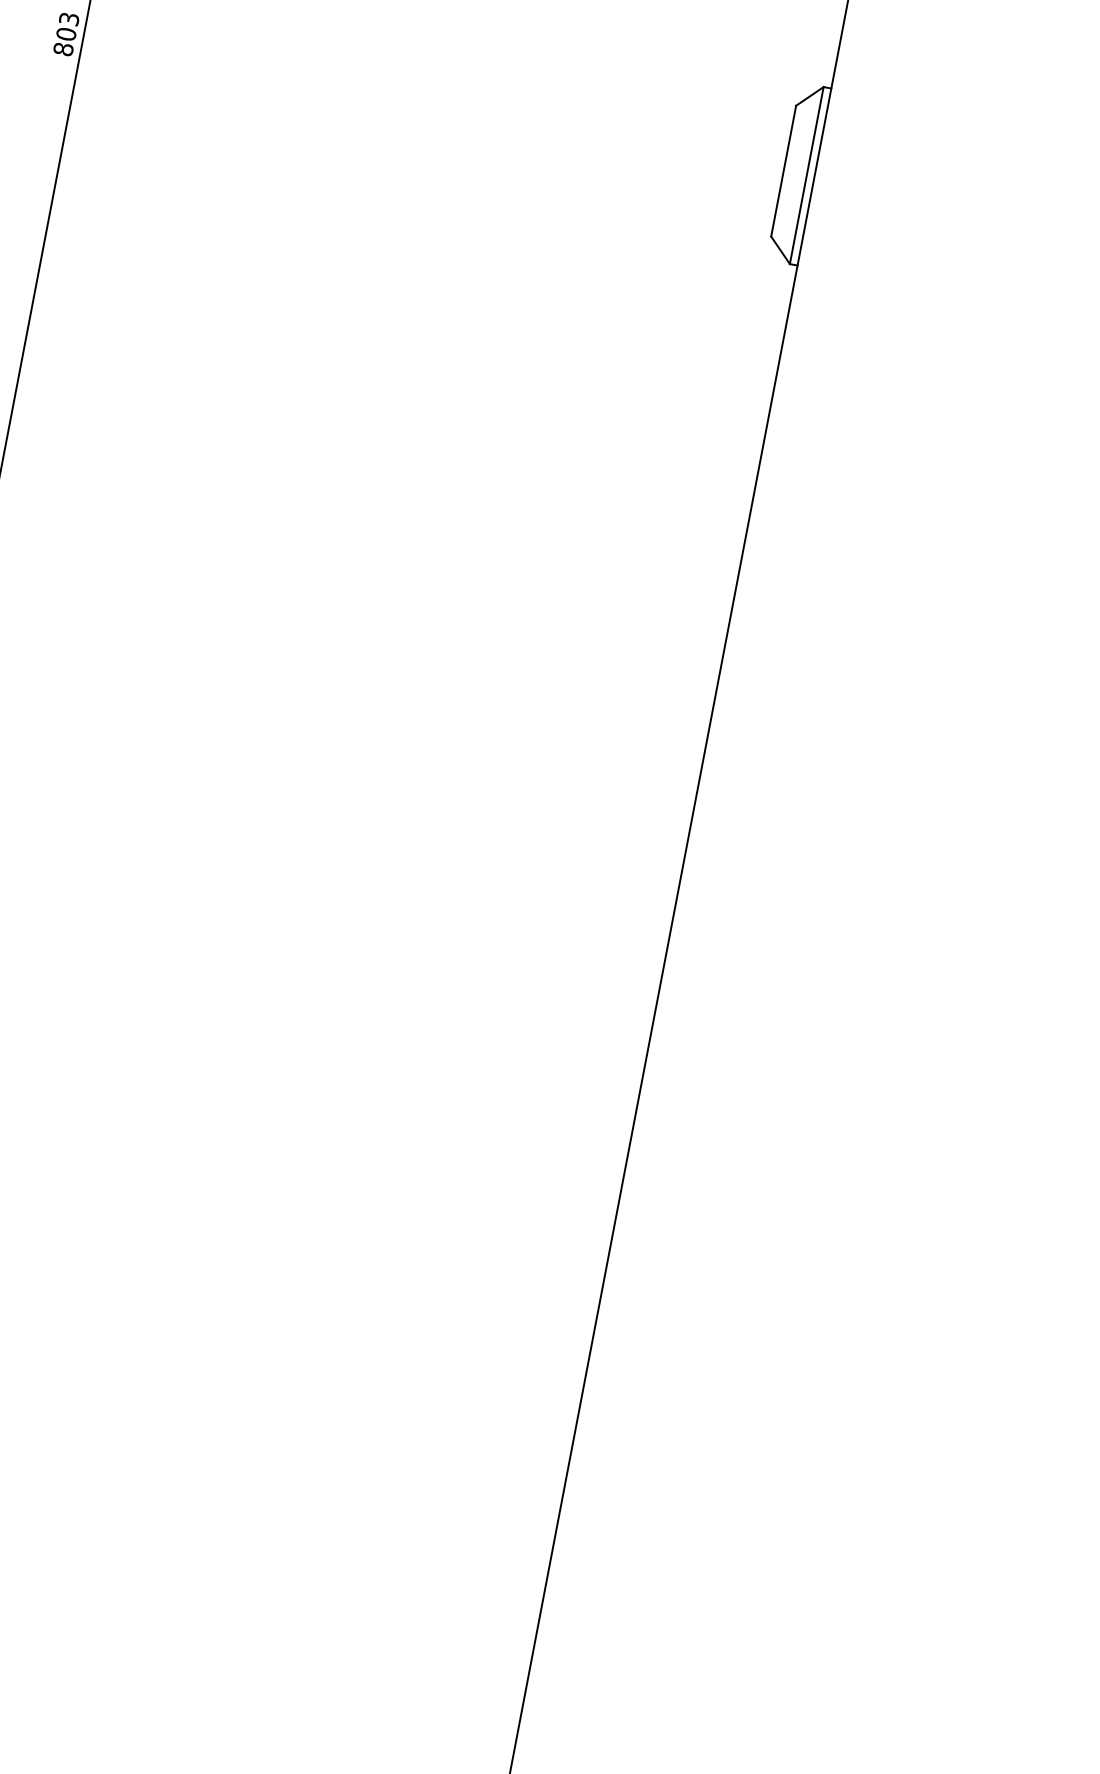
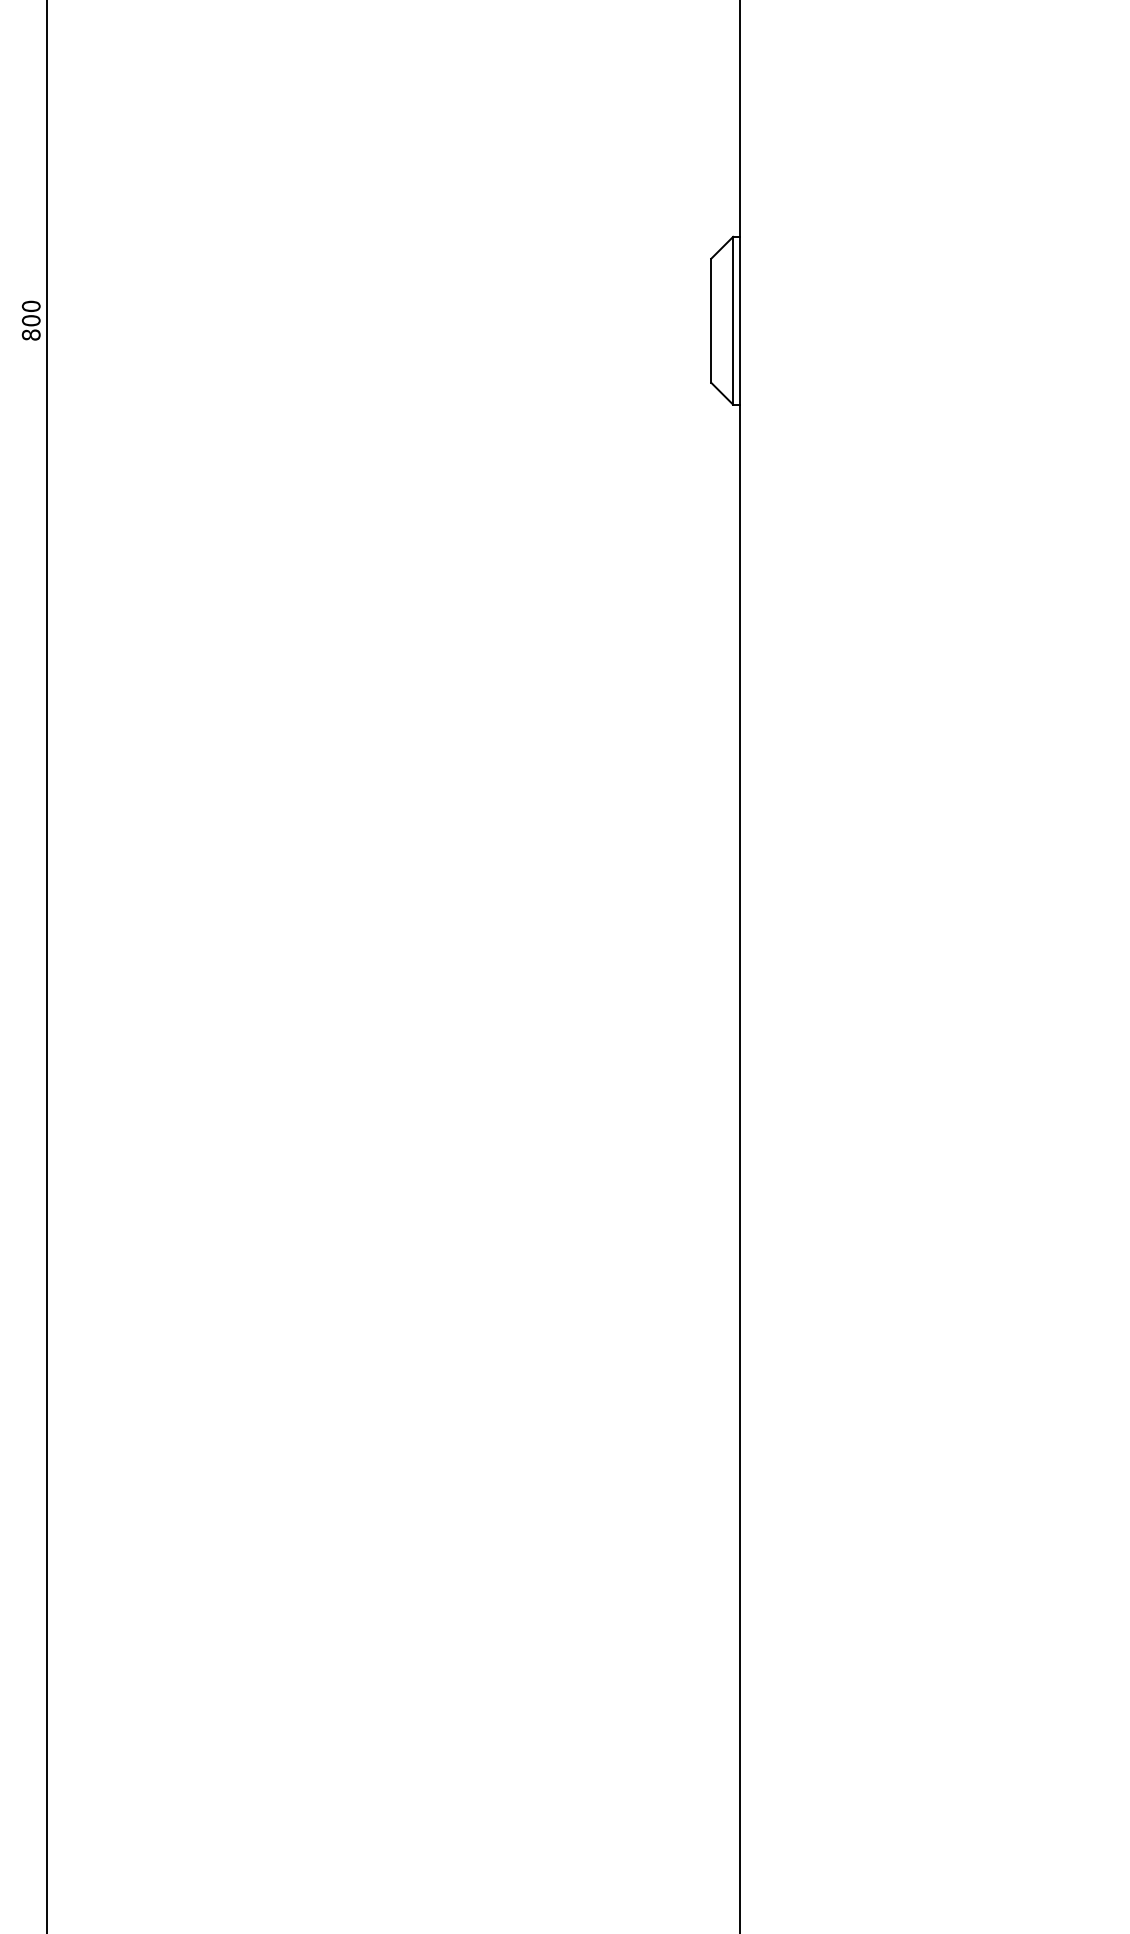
text: (68, 18) -> (30, 305), 803 -> 800

